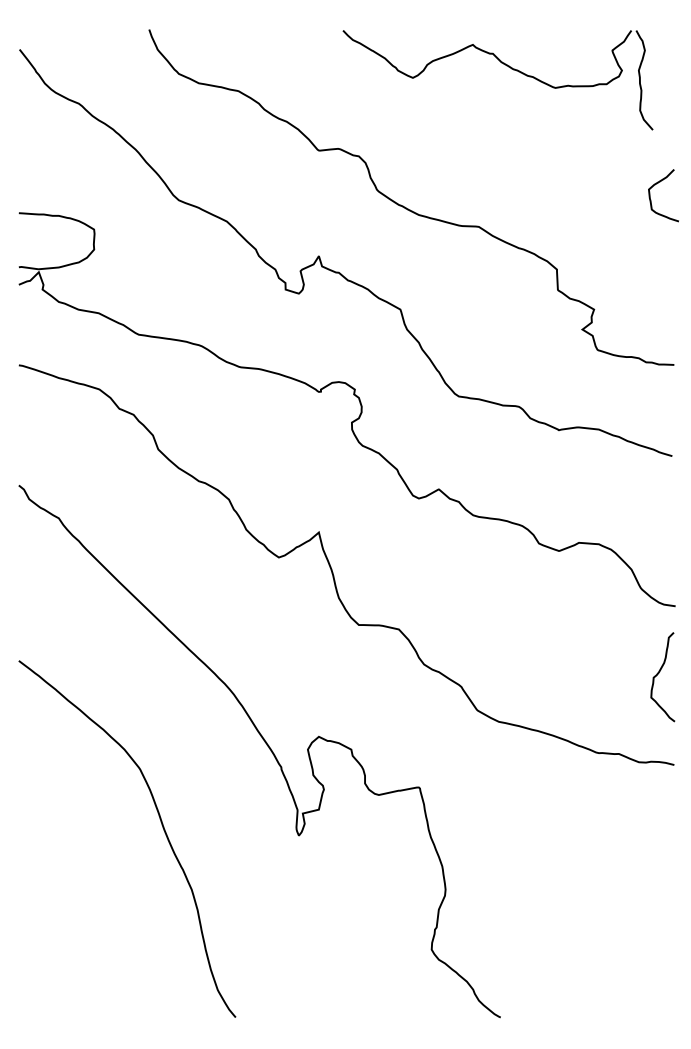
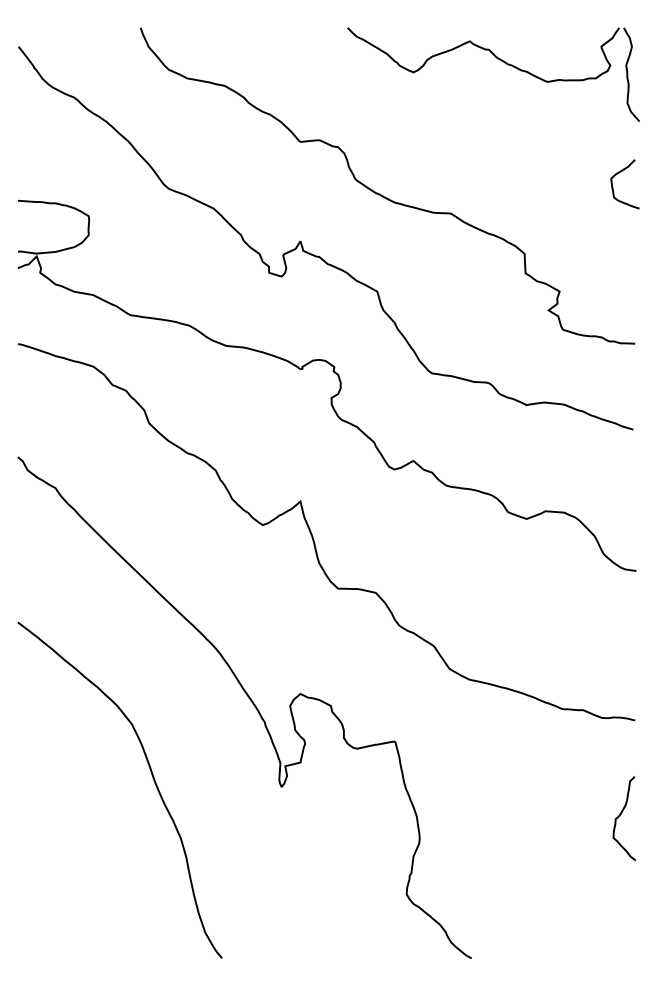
part: (506, 66) -> (501, 61), moved
curve: (659, 673) -> (621, 815), moved

